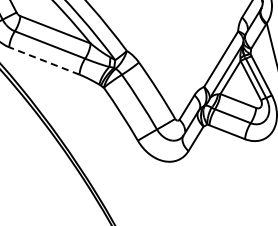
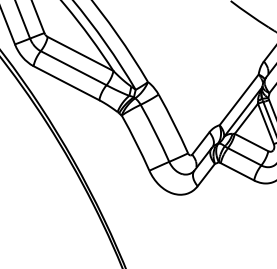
line: (44, 61) -> (66, 83), dashed -> solid

